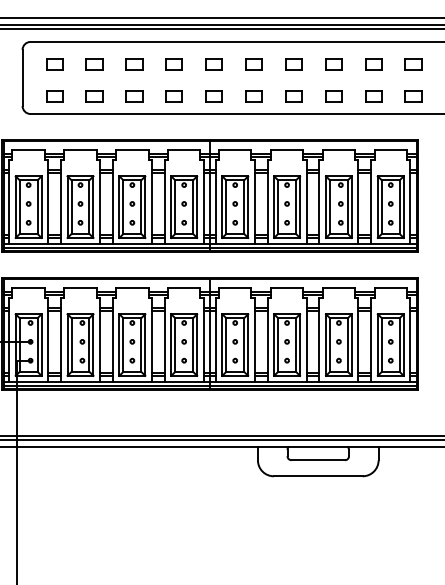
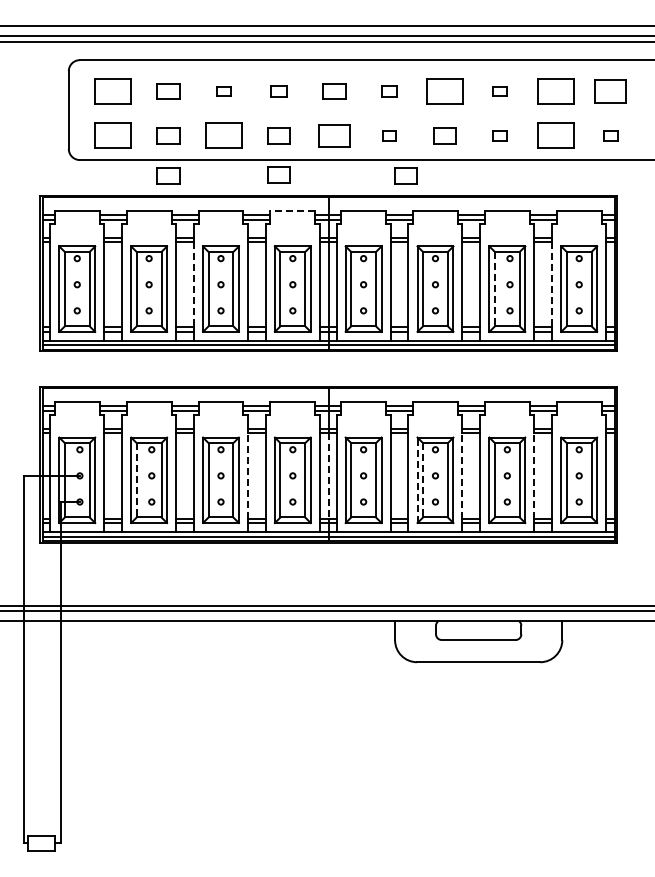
part: (54, 64) -> (113, 91), size x1.6
part: (134, 64) -> (223, 91), size x0.6
part: (173, 64) -> (278, 91), size x0.7
part: (253, 64) -> (389, 91), size x0.7
part: (293, 64) -> (444, 91), size x1.6
part: (333, 64) -> (499, 91), size x0.6
part: (373, 64) -> (555, 91), size x1.6
part: (413, 64) -> (610, 91), size x1.4
part: (54, 96) -> (113, 135), size x1.6
part: (134, 96) -> (223, 135), size x1.6
part: (214, 96) -> (334, 135), size x1.4
part: (253, 96) -> (389, 135), size x0.6
part: (333, 96) -> (499, 135), size x0.6
part: (373, 96) -> (555, 135), size x1.6
part: (413, 96) -> (610, 135), size x0.6
part: (173, 124) -> (278, 174), added
part: (94, 125) -> (168, 175), added
part: (265, 125) -> (405, 175), added
line: (183, 150) -> (292, 210), solid -> dashed
line: (112, 203) -> (193, 284), solid -> dashed
line: (371, 203) -> (552, 284), solid -> dashed
line: (329, 207) -> (494, 289), solid -> dashed
line: (151, 341) -> (247, 475), solid -> dashed
line: (209, 341) -> (328, 475), solid -> dashed
line: (306, 341) -> (462, 475), solid -> dashed
line: (358, 341) -> (534, 475), solid -> dashed
line: (71, 345) -> (136, 480), solid -> dashed
line: (274, 345) -> (417, 480), solid -> dashed
line: (278, 345) -> (423, 480), solid -> dashed

